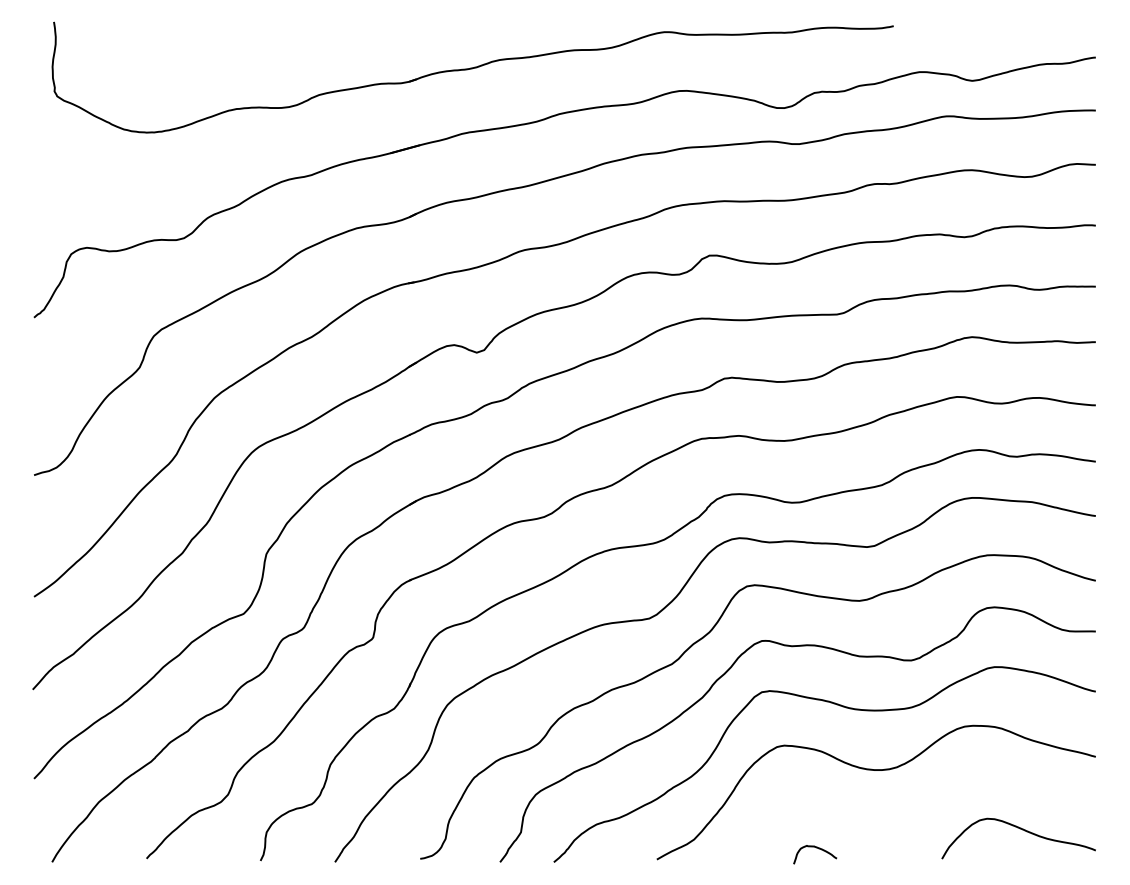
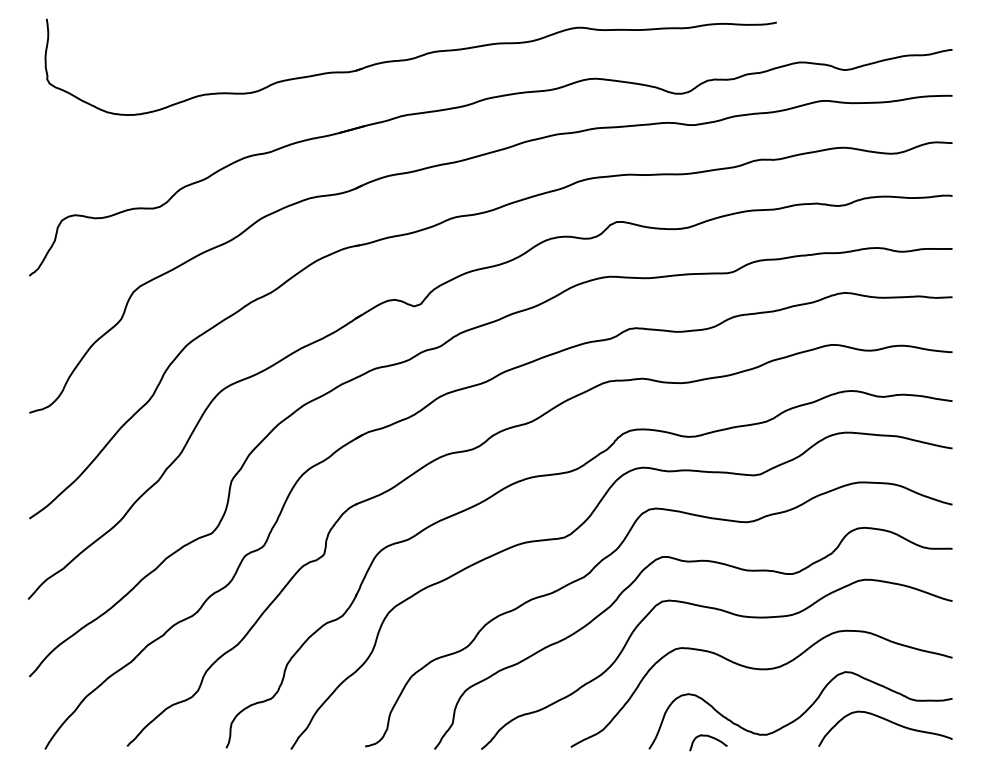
curve: (924, 819) -> (803, 712), added

